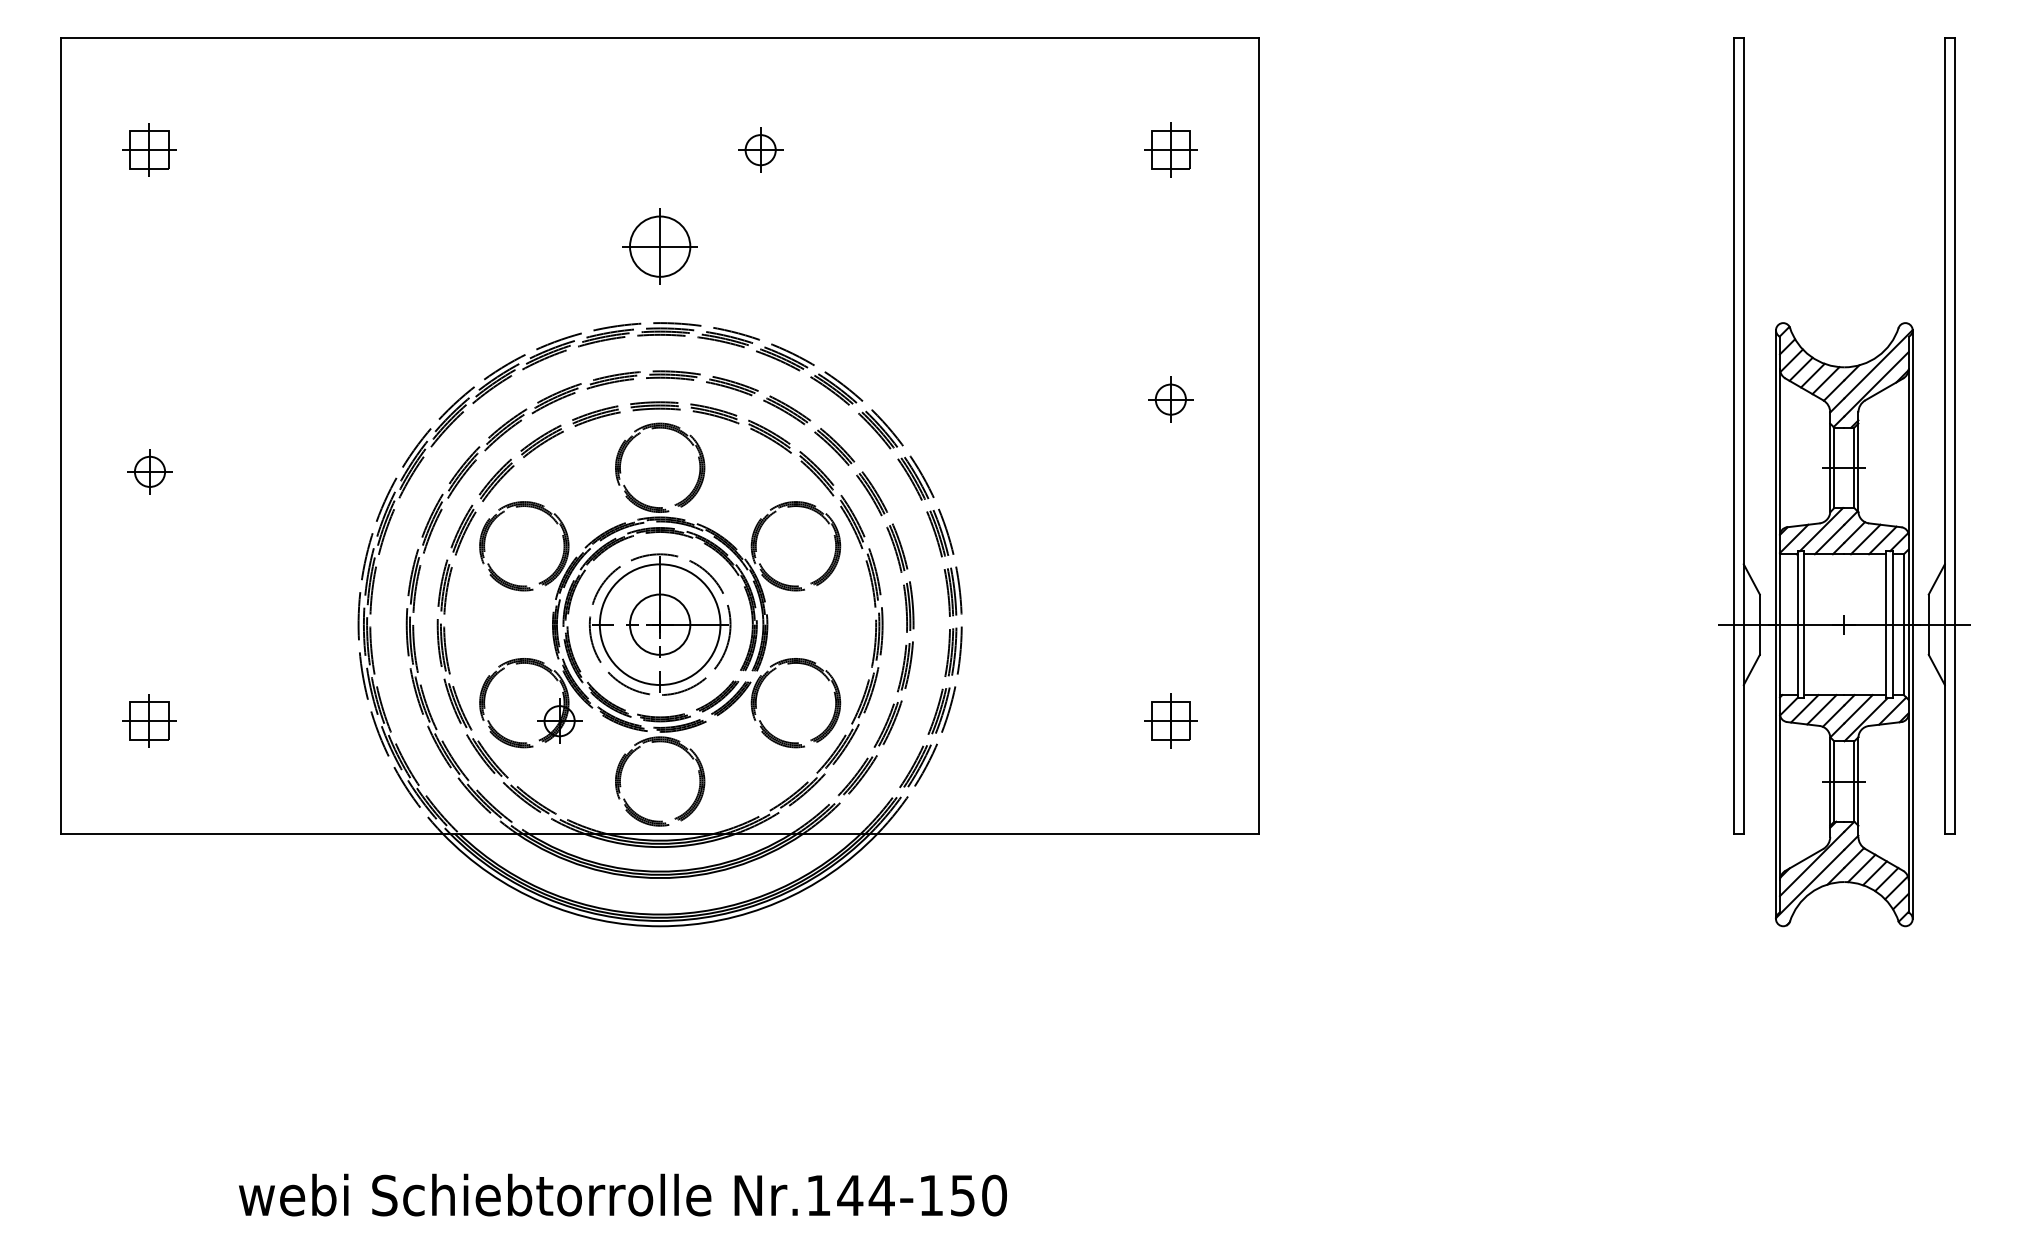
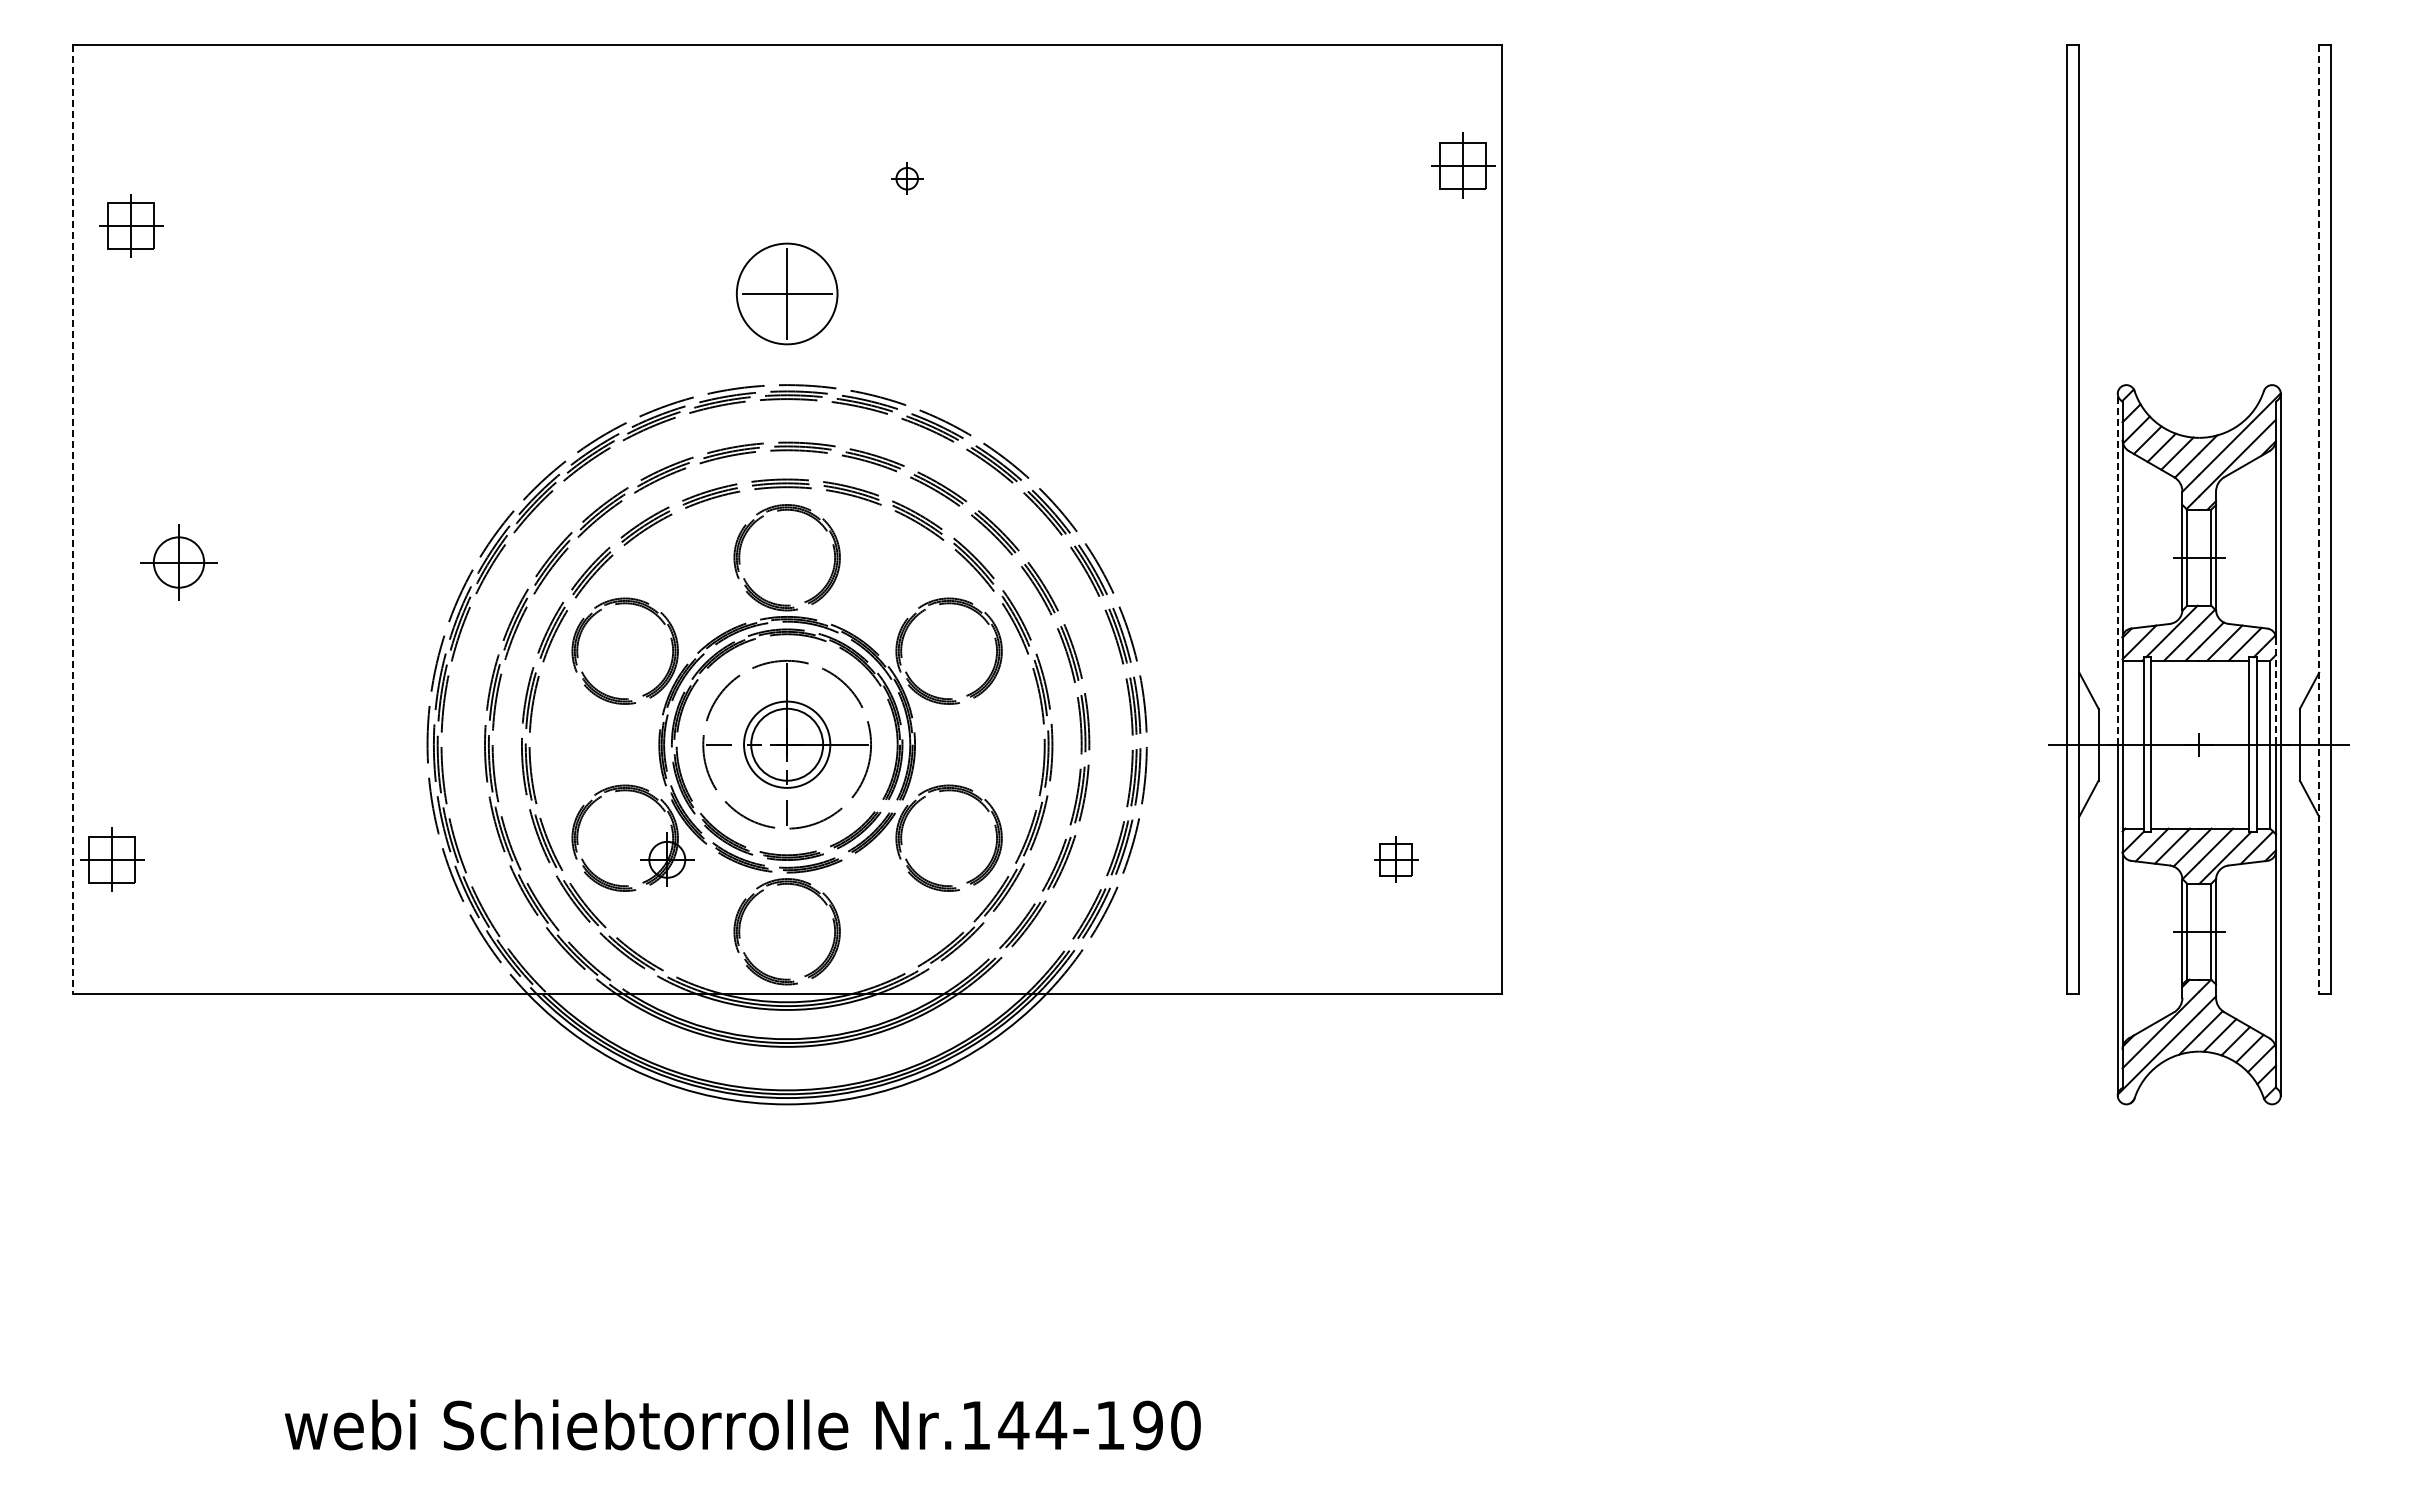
part: (149, 149) -> (131, 225), moved
part: (761, 149) -> (907, 178), size x0.6
part: (1171, 149) -> (1463, 165), moved
circle: (660, 246) -> (787, 293), size x1.4
part: (1171, 399) -> (1396, 476), removed
line: (60, 435) -> (72, 519), solid -> dashed
line: (1945, 435) -> (2319, 519), solid -> dashed
part: (149, 471) -> (178, 562), size x1.4
line: (1775, 477) -> (2117, 569), solid -> dashed
line: (1908, 580) -> (2275, 691), solid -> dashed
circle: (660, 624) -> (787, 744), size x0.6
part: (149, 720) -> (112, 859), moved
part: (1171, 720) -> (1396, 859), size x0.7
text: (962, 1195) -> (1147, 1425), Nr.144-150 -> Nr.144-190

